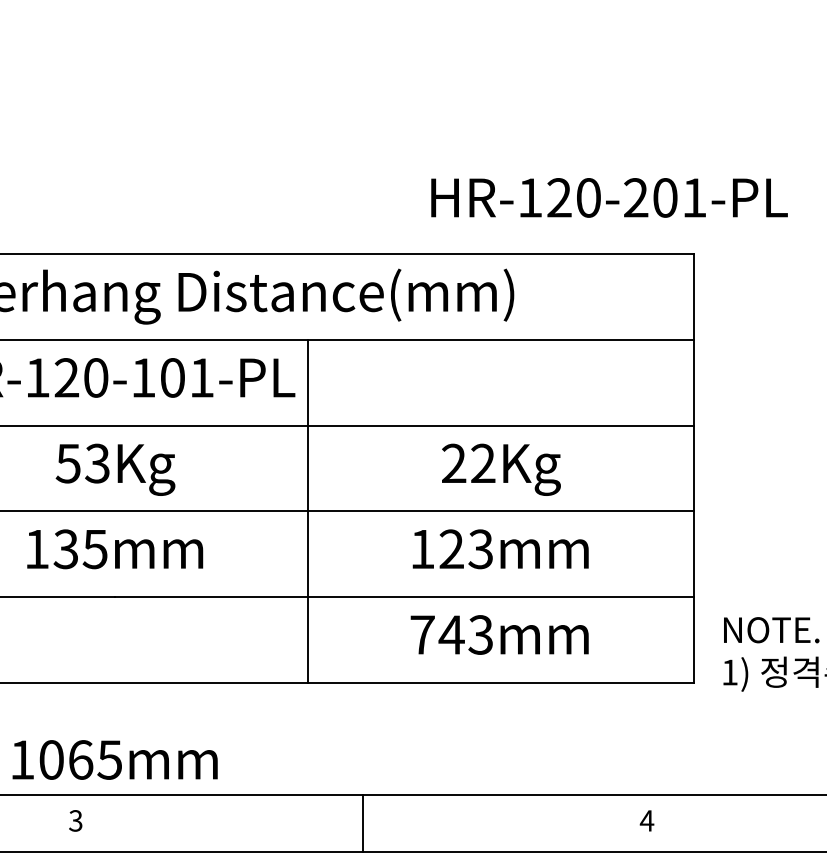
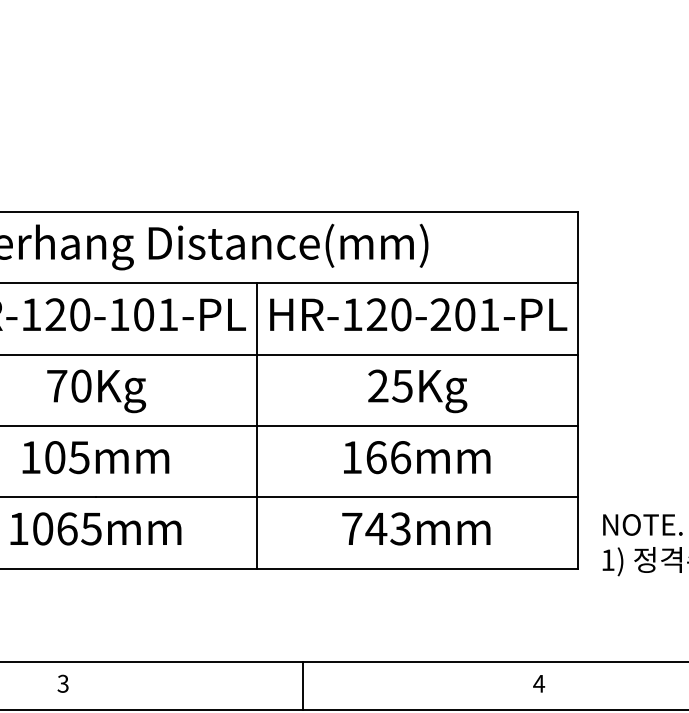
text: (609, 197) -> (418, 314), moved
text: (82, 463) -> (68, 386), 53Kg -> 70Kg
text: (482, 463) -> (401, 386), 22Kg -> 25Kg
text: (65, 549) -> (54, 457), 135mm -> 105mm
text: (466, 549) -> (388, 457), 123mm -> 166mm
text: (114, 759) -> (95, 528), moved

